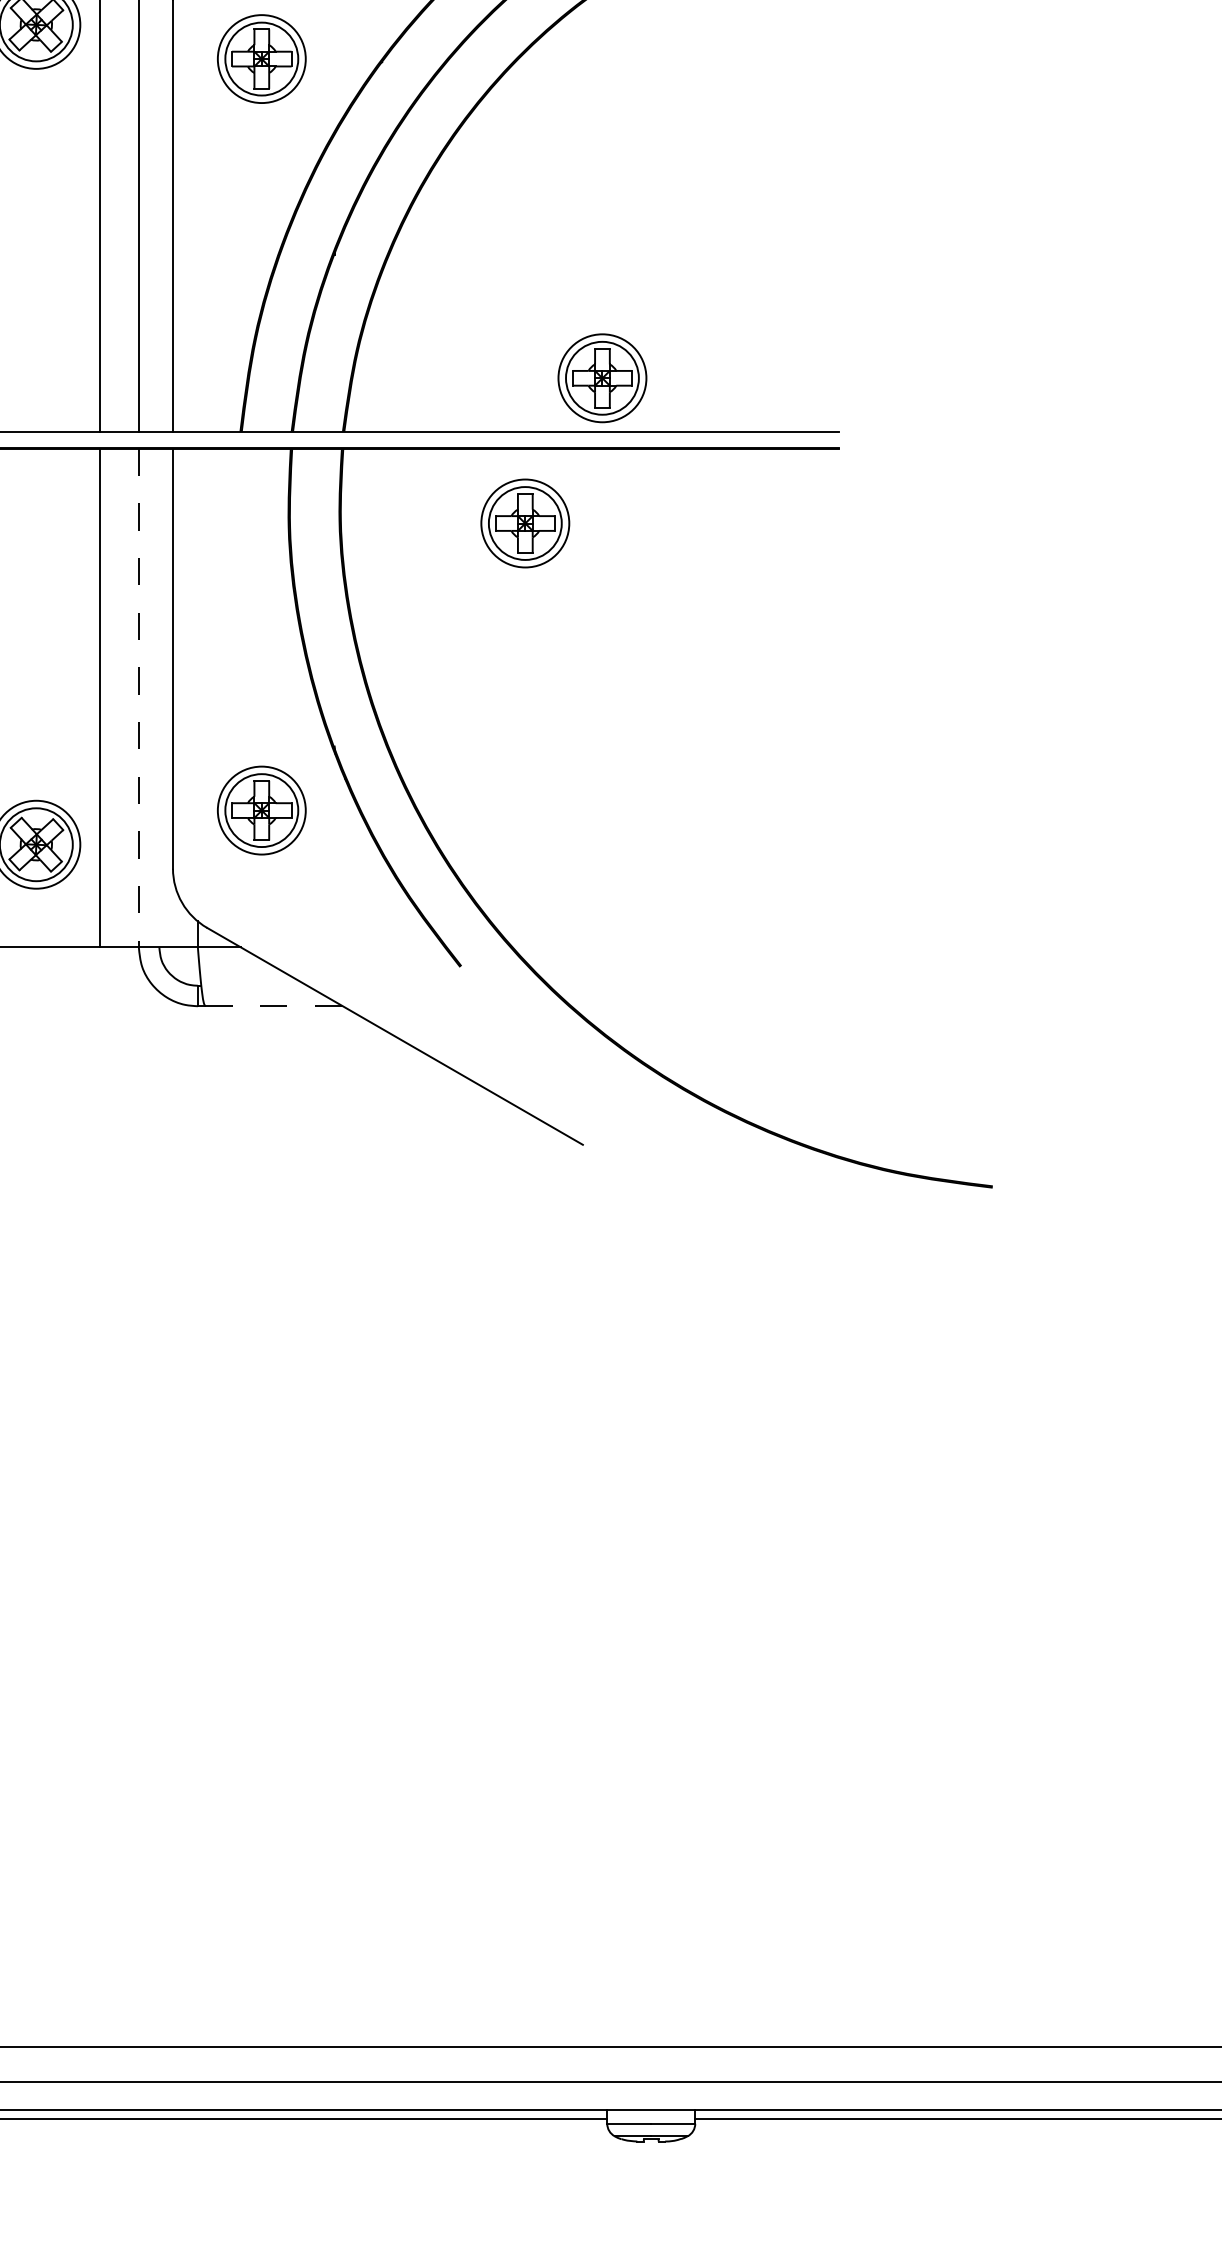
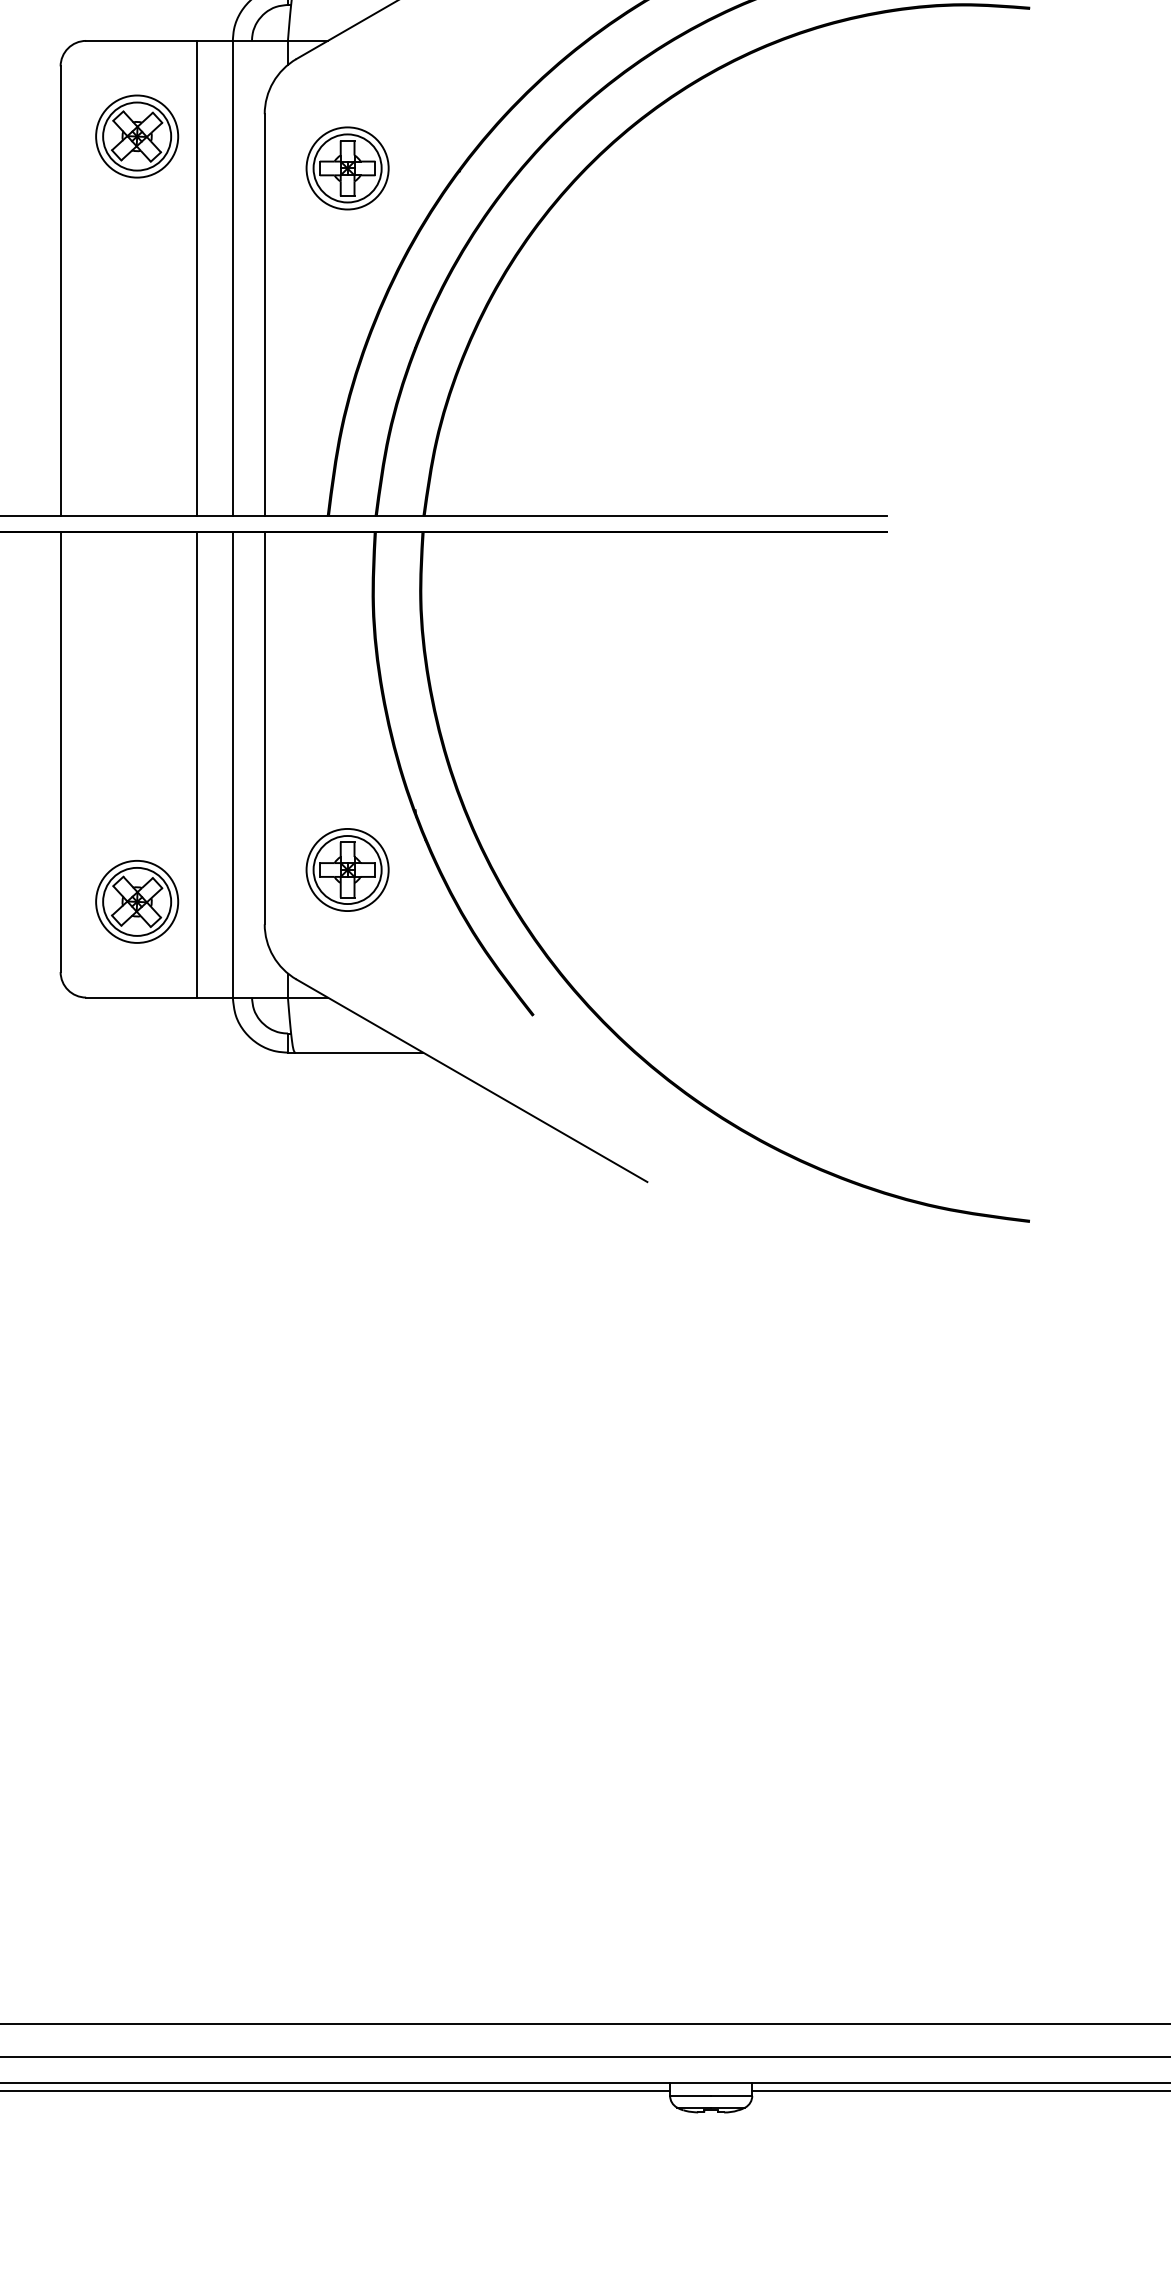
part: (602, 378) -> (665, 466), removed
part: (525, 522) -> (593, 601), removed
line: (138, 697) -> (232, 764), dashed -> solid
line: (274, 1006) -> (359, 1052), dashed -> solid

